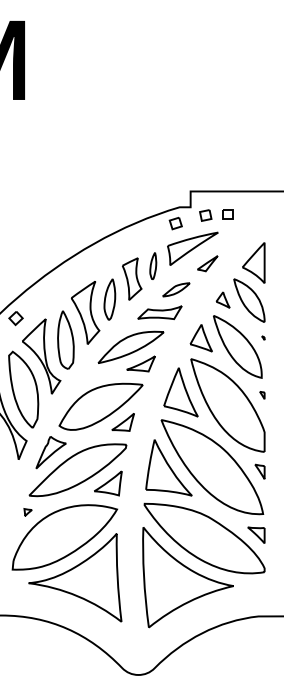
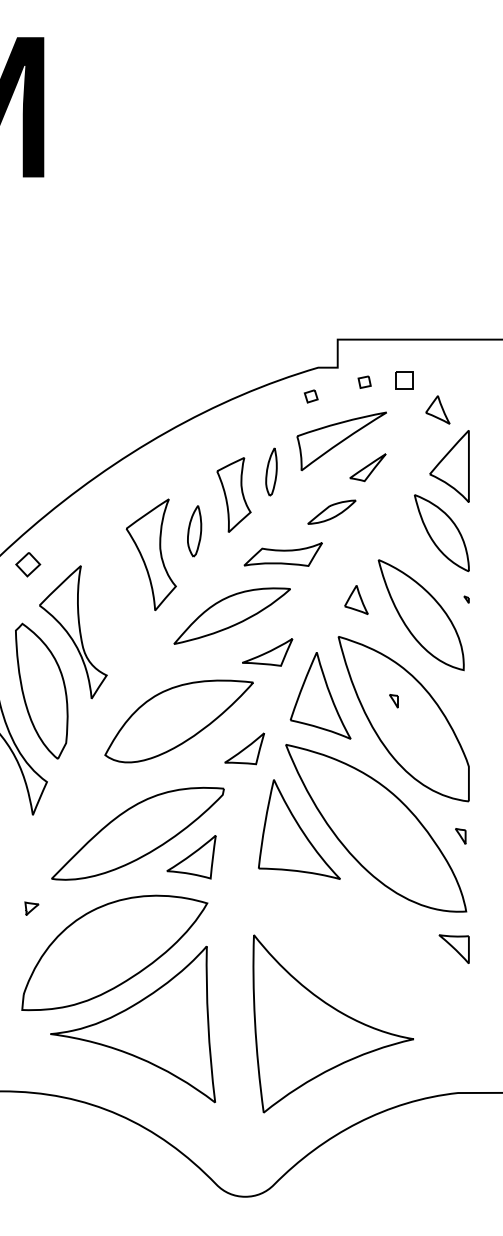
part: (205, 215) -> (364, 382), size x0.6
part: (175, 223) -> (310, 396), size x0.6
part: (176, 289) -> (332, 511), moved
part: (109, 299) -> (193, 531), size x0.7
part: (222, 299) -> (436, 408), moved
part: (200, 338) -> (355, 600), size x0.6
part: (65, 339) -> (115, 602), removed
part: (140, 363) -> (266, 651), moved
part: (262, 395) -> (394, 701), moved
part: (122, 422) -> (243, 749), moved
part: (50, 452) -> (89, 802), removed
part: (259, 471) -> (459, 836), size x0.6
part: (27, 512) -> (30, 908), moved
part: (204, 538) -> (362, 954), removed

